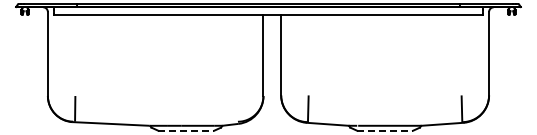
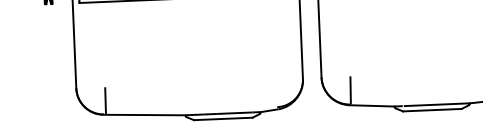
line: (186, 130) -> (223, 118), dashed -> solid
line: (385, 130) -> (432, 109), dashed -> solid

